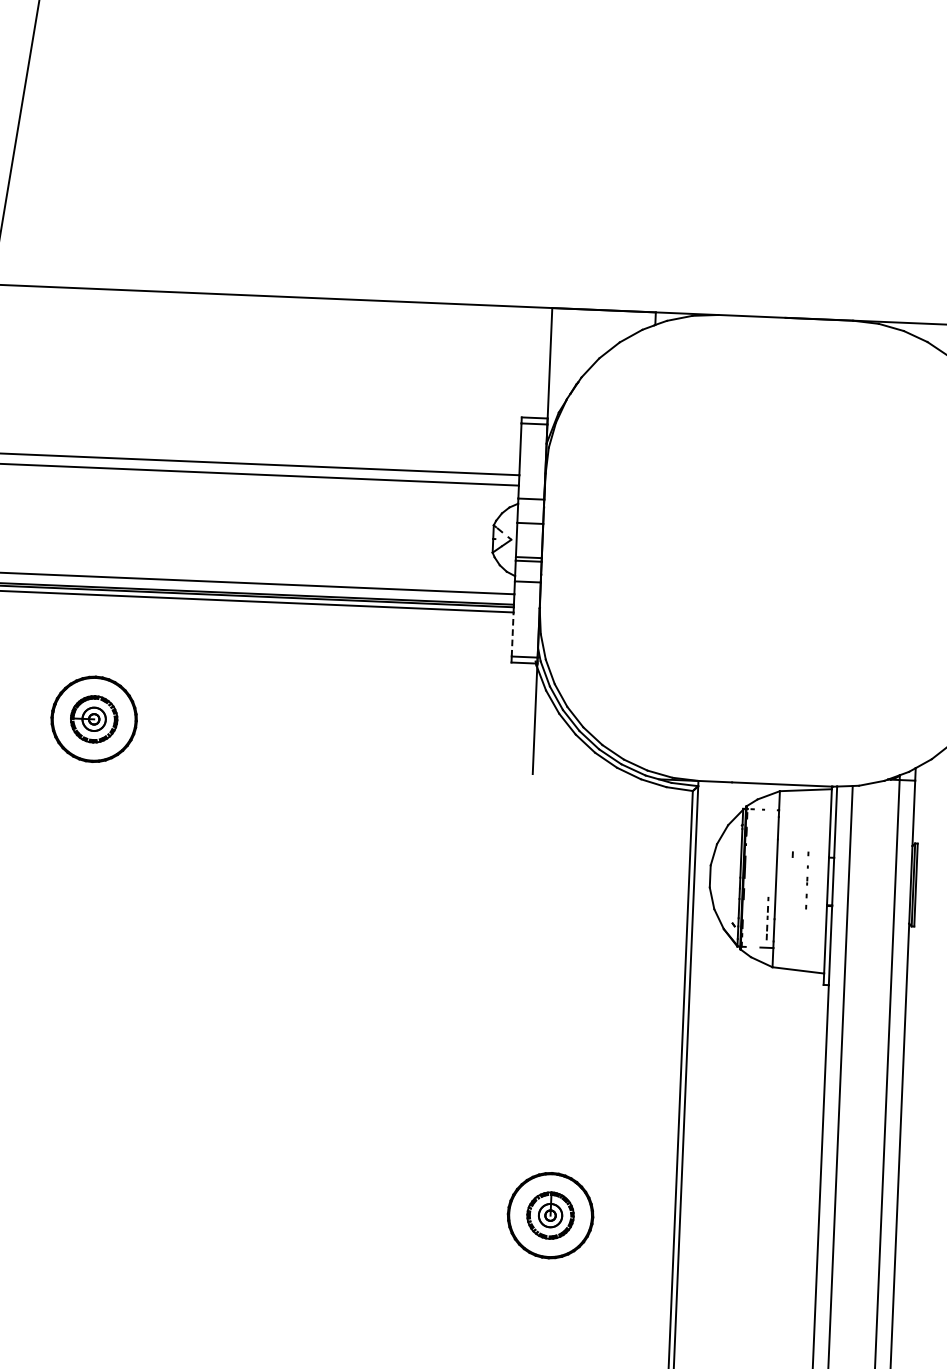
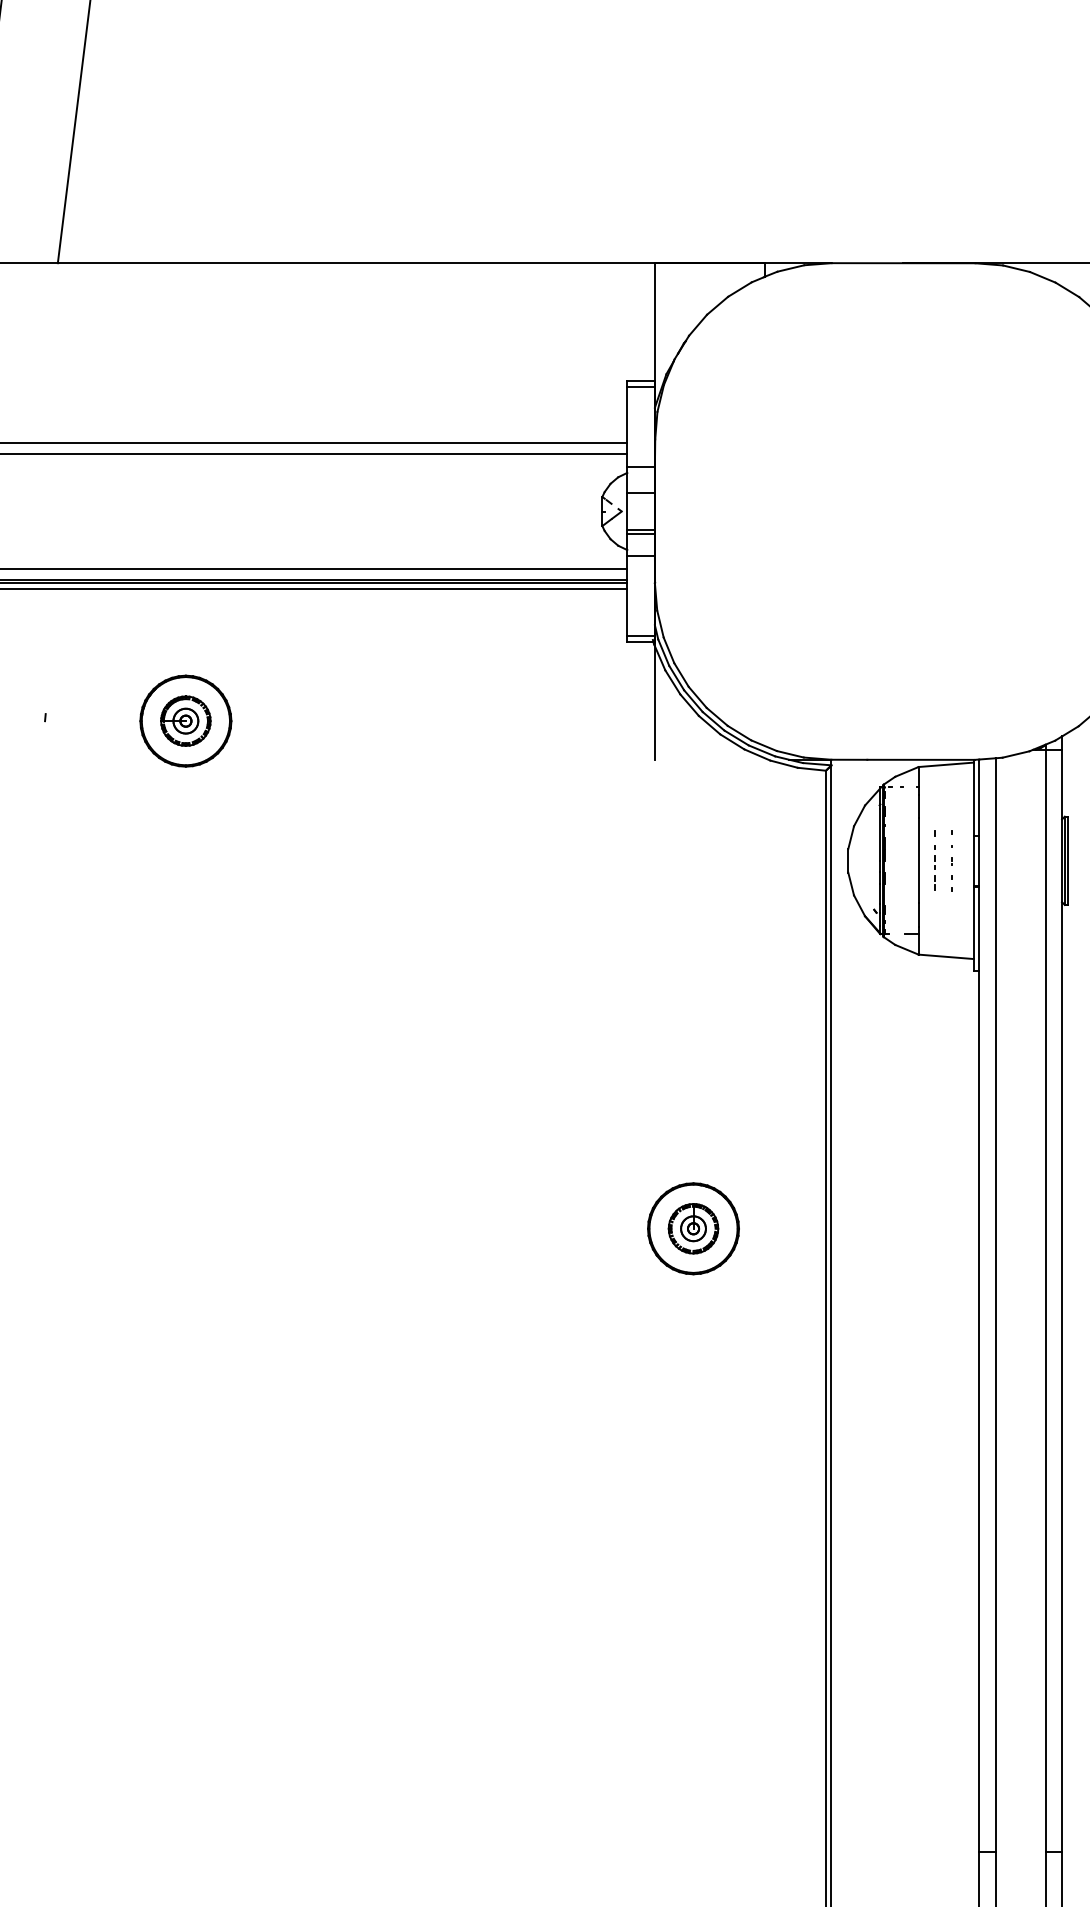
line: (512, 633) -> (627, 611), dashed -> solid
line: (766, 917) -> (934, 867), moved

